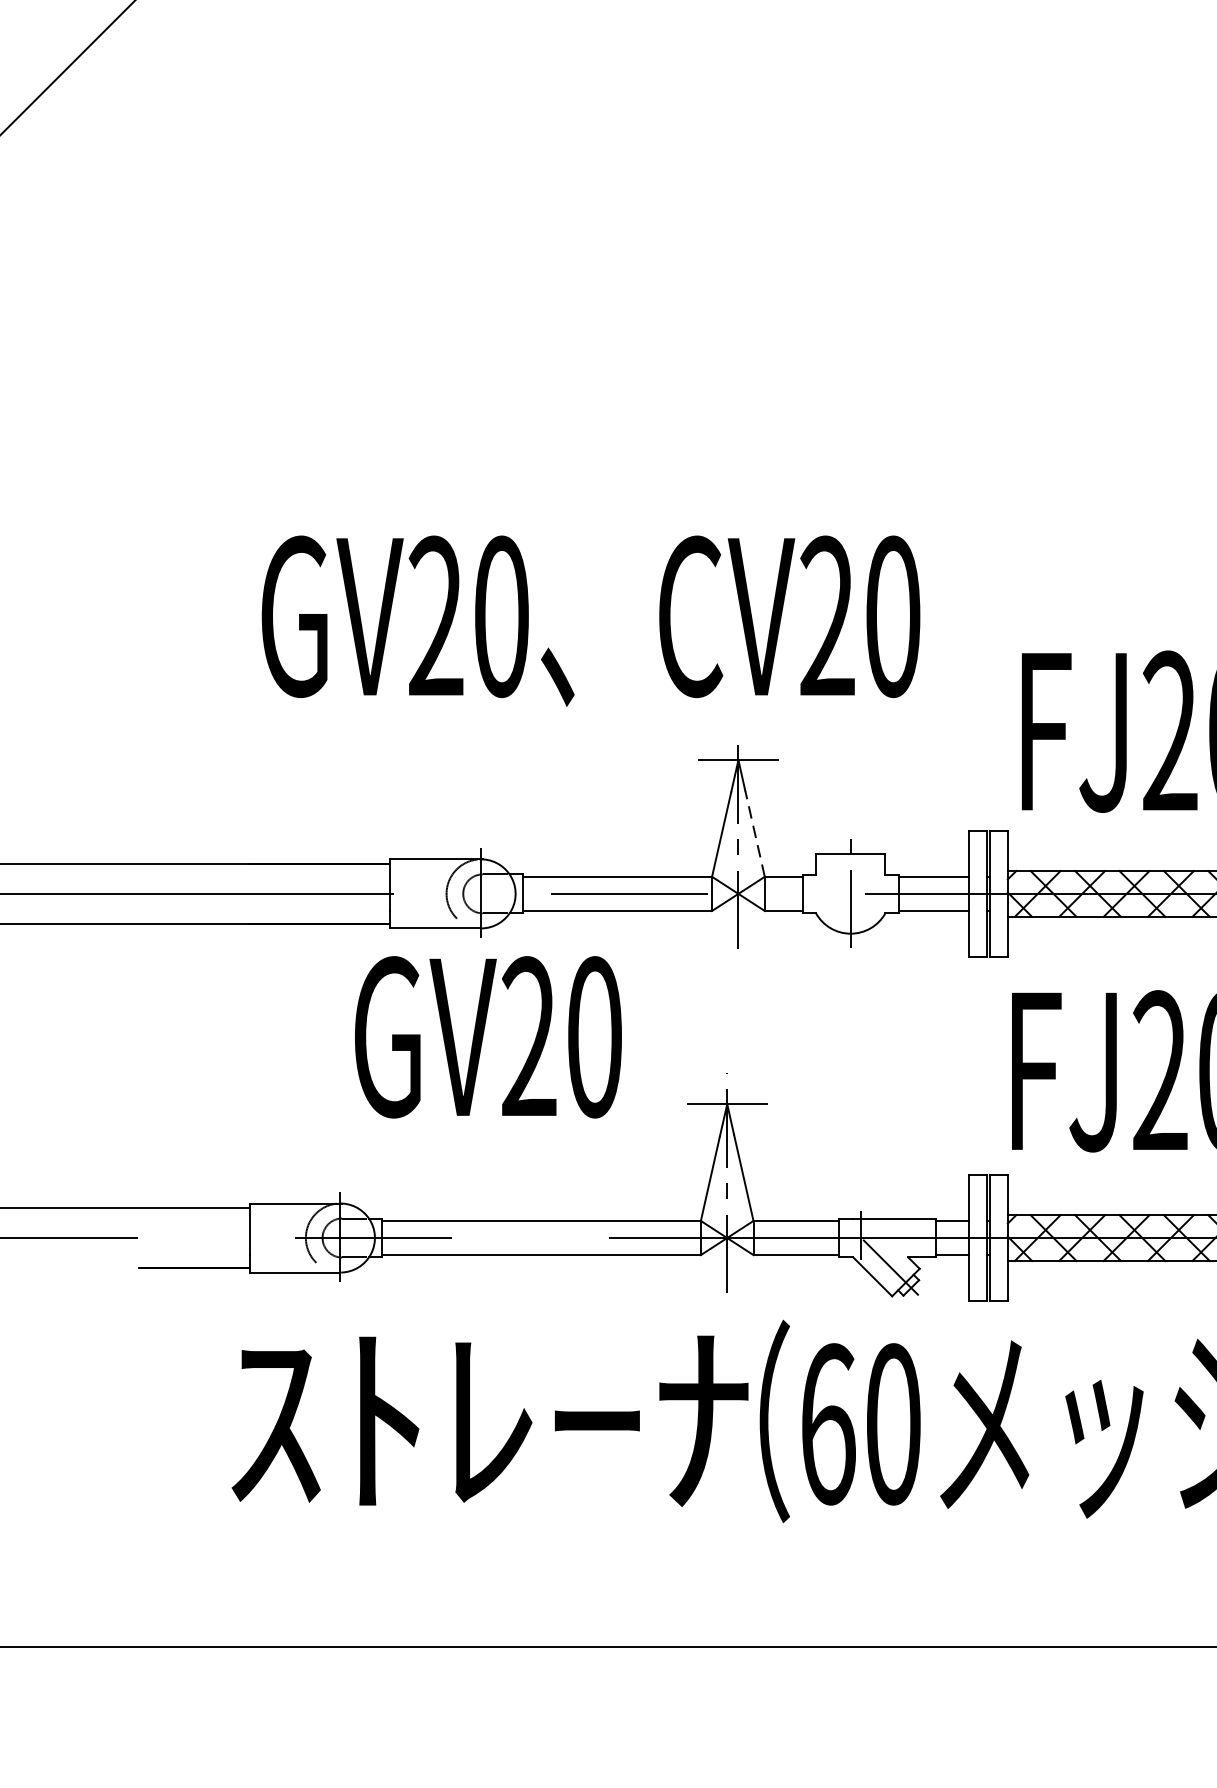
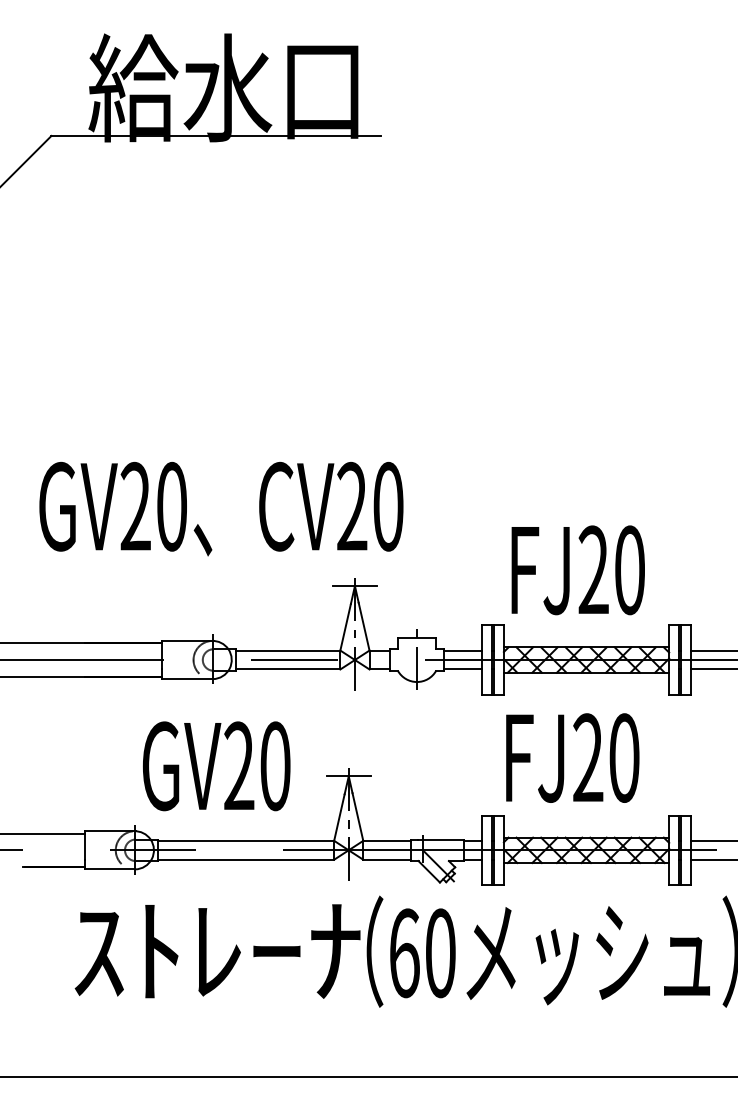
text: (591, 619) -> (221, 508), moved
line: (755, 833) -> (364, 626), dashed -> solid
text: (488, 1037) -> (216, 766), moved

